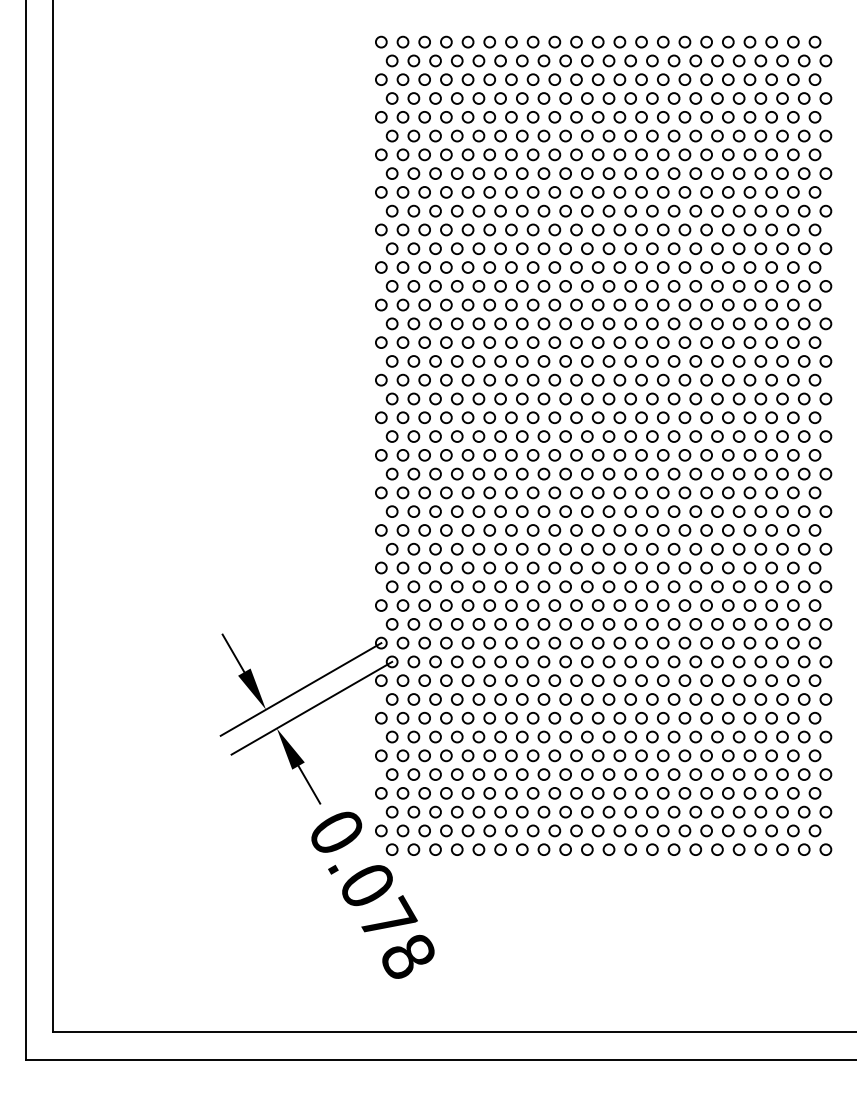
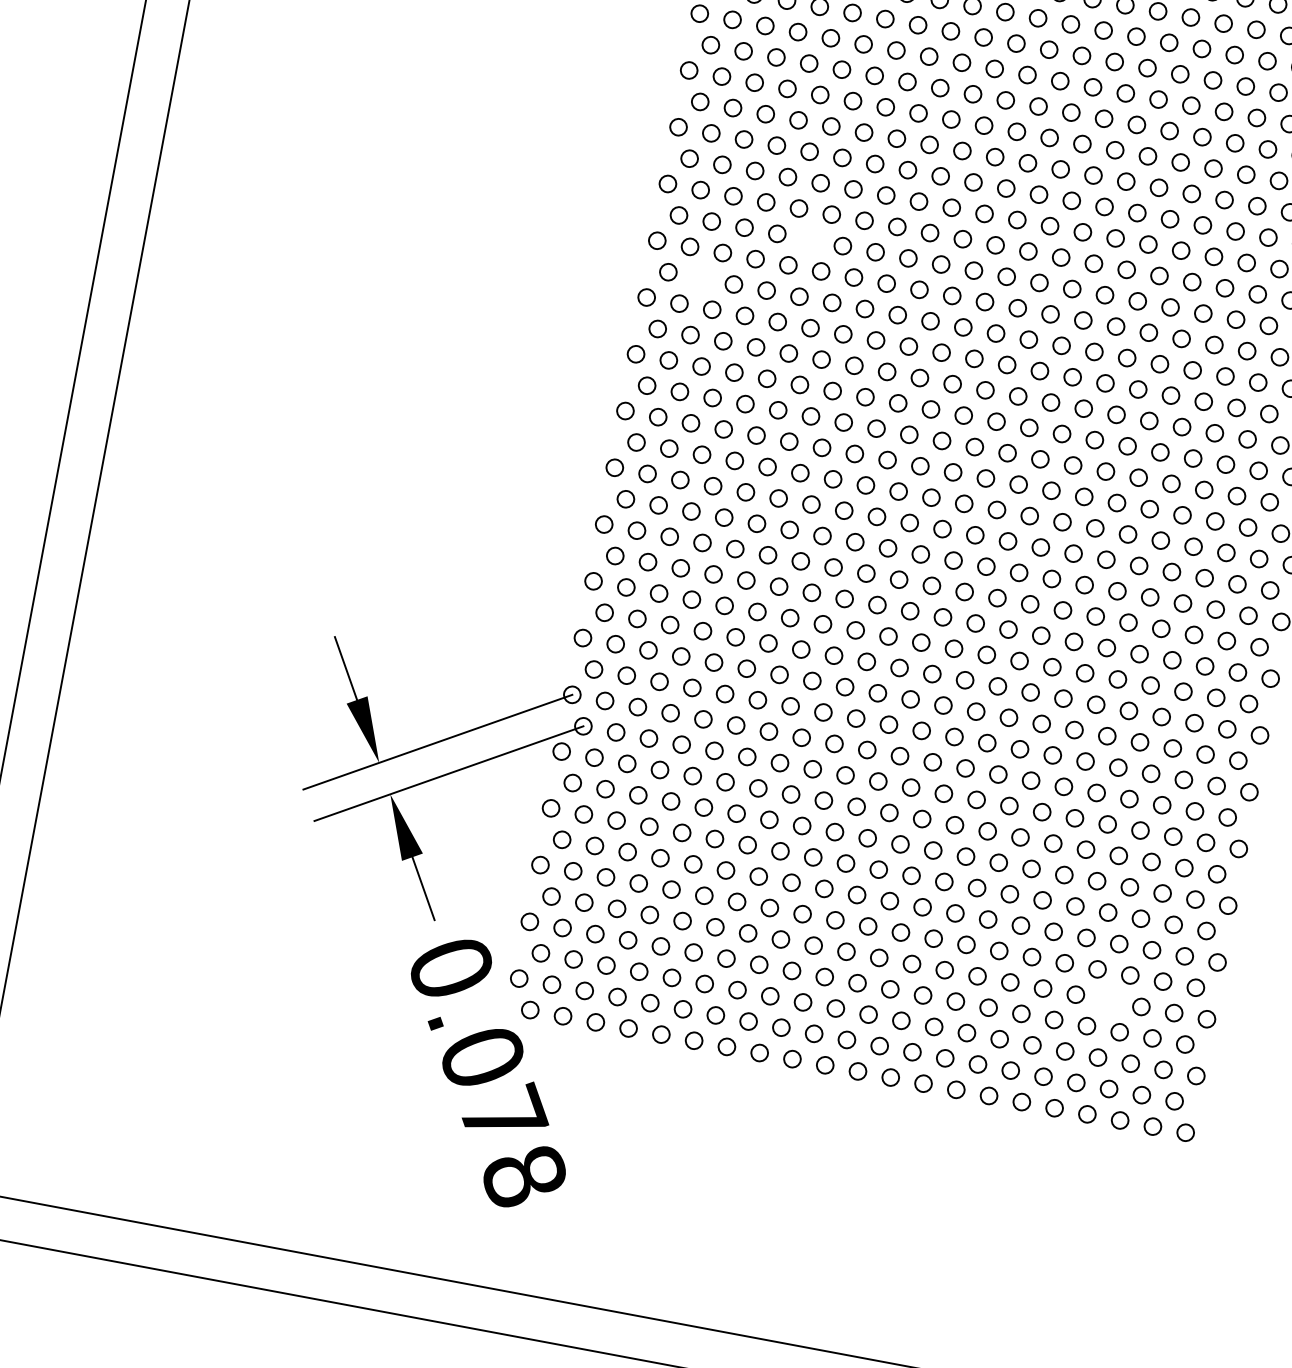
circle: (478, 323) -> (809, 239), removed
circle: (413, 361) -> (700, 278), removed
circle: (760, 774) -> (1108, 1000), removed

